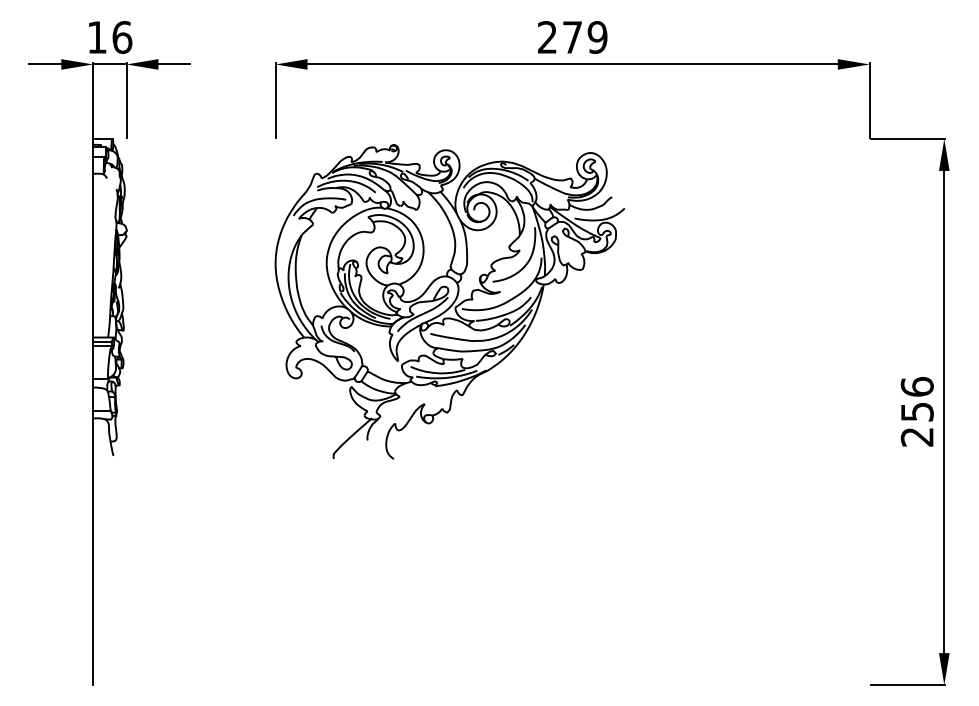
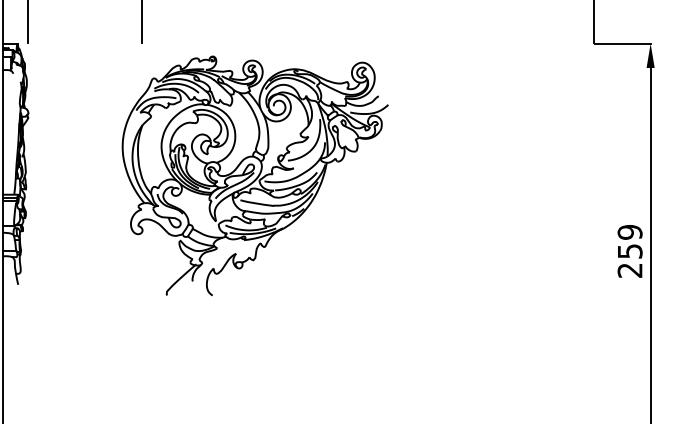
part: (449, 301) -> (255, 175), moved
text: (916, 386) -> (629, 232), 256 -> 259

